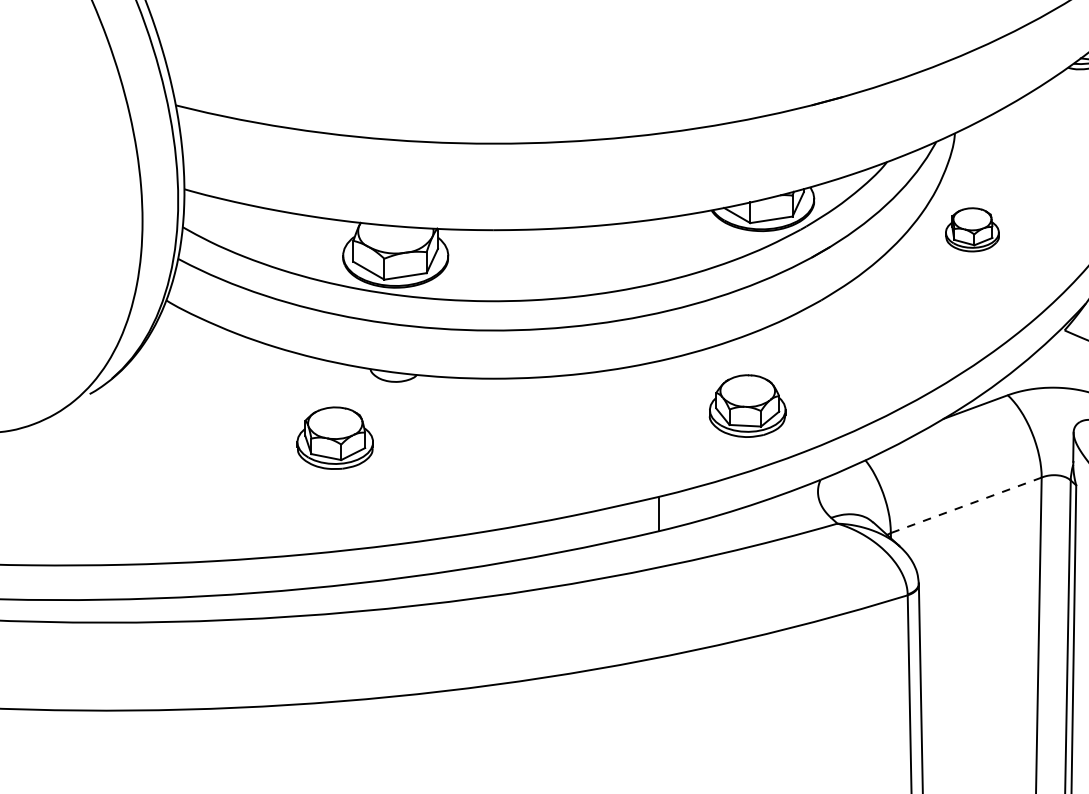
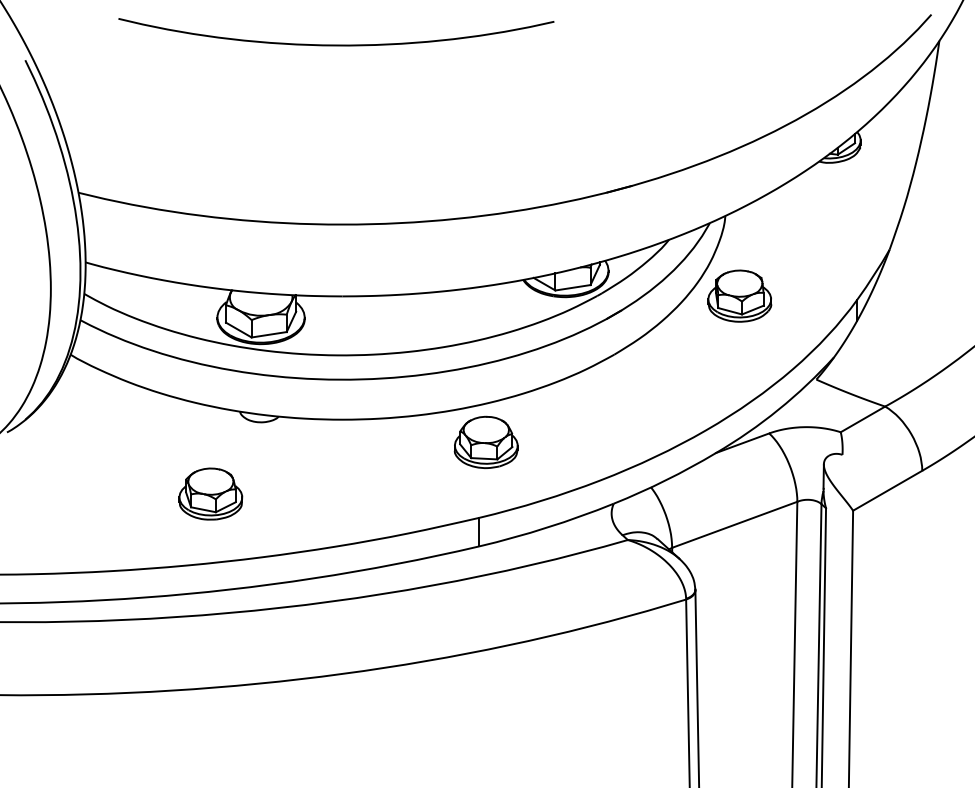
part: (972, 229) -> (739, 295), size x1.43
part: (746, 404) -> (485, 441), moved
part: (334, 437) -> (210, 493), moved
line: (965, 504) -> (734, 524), dashed -> solid

